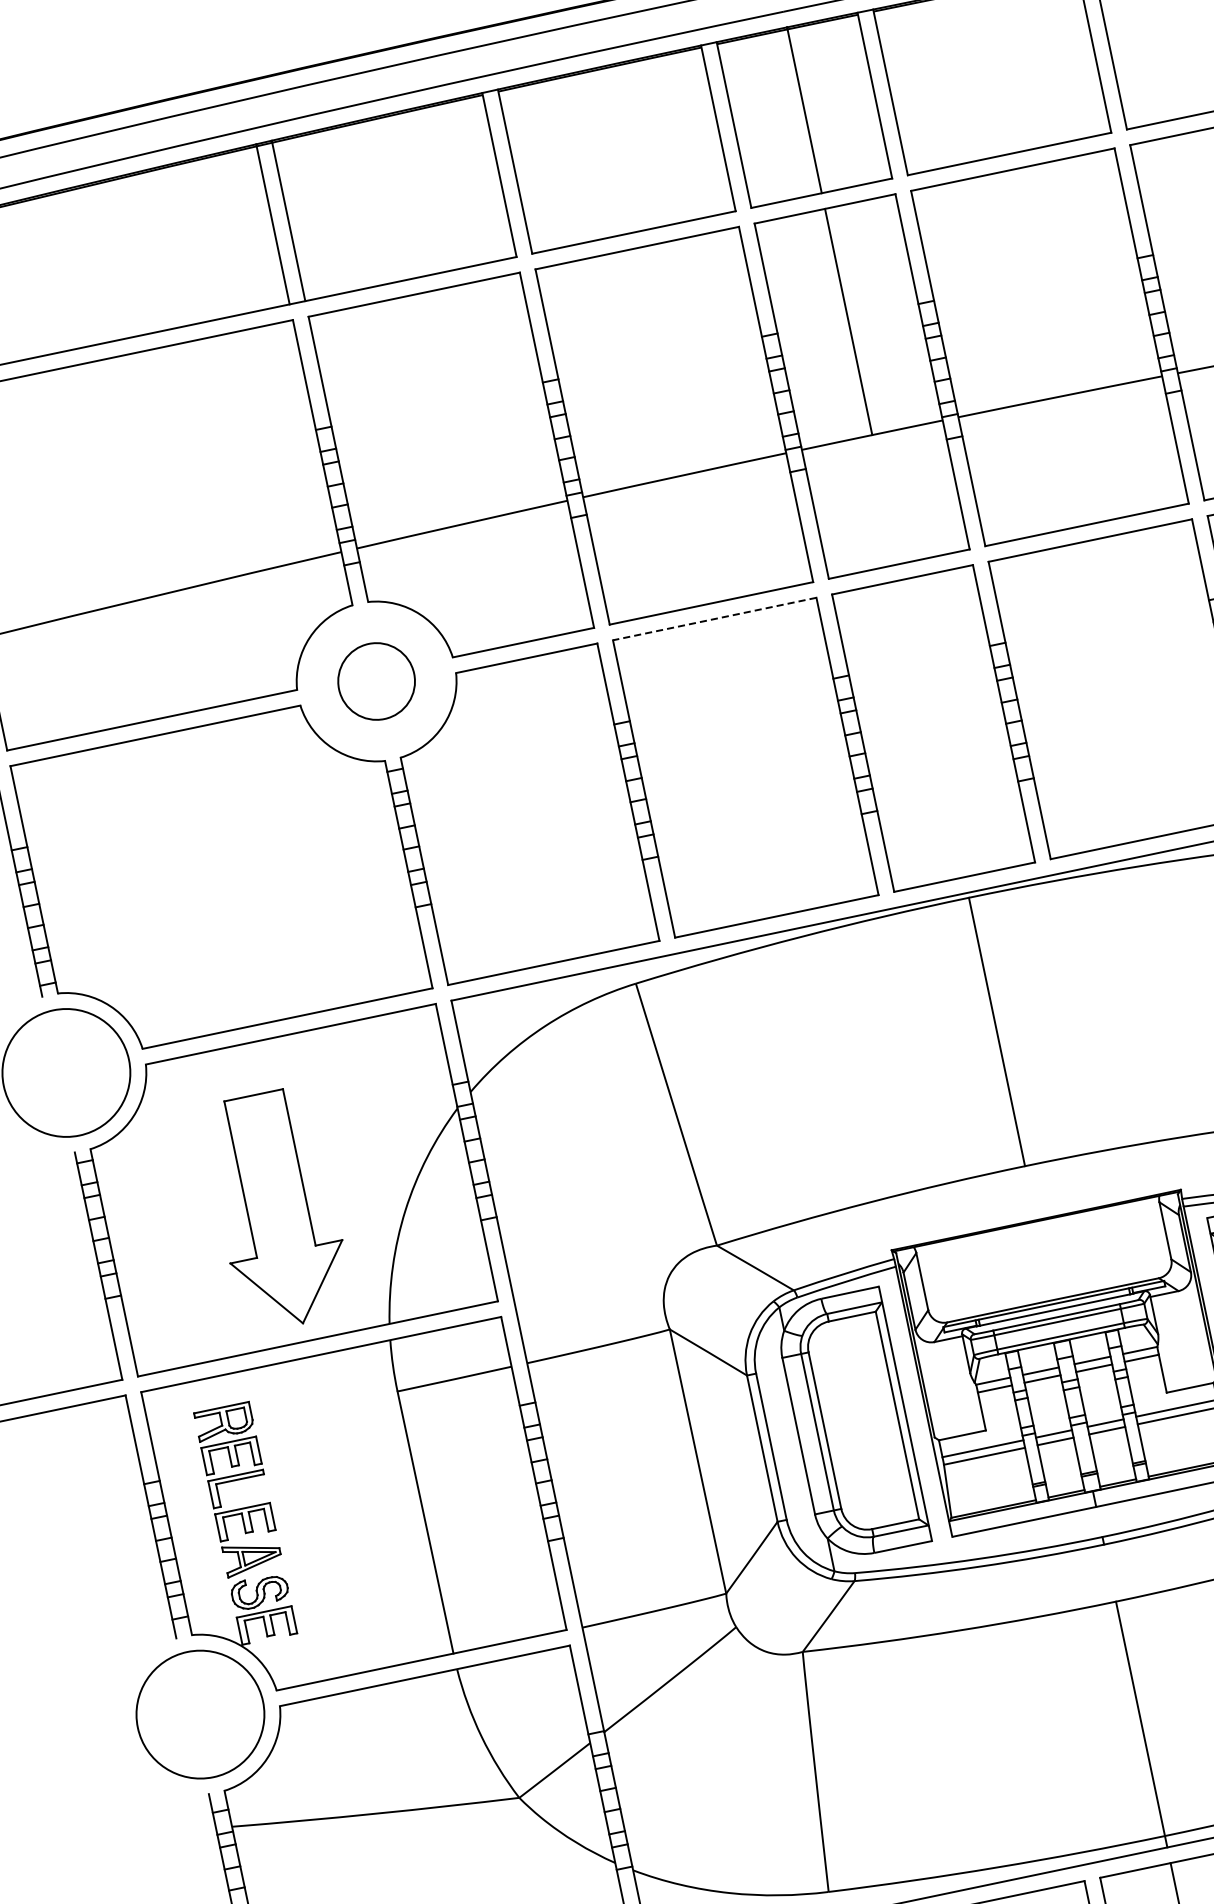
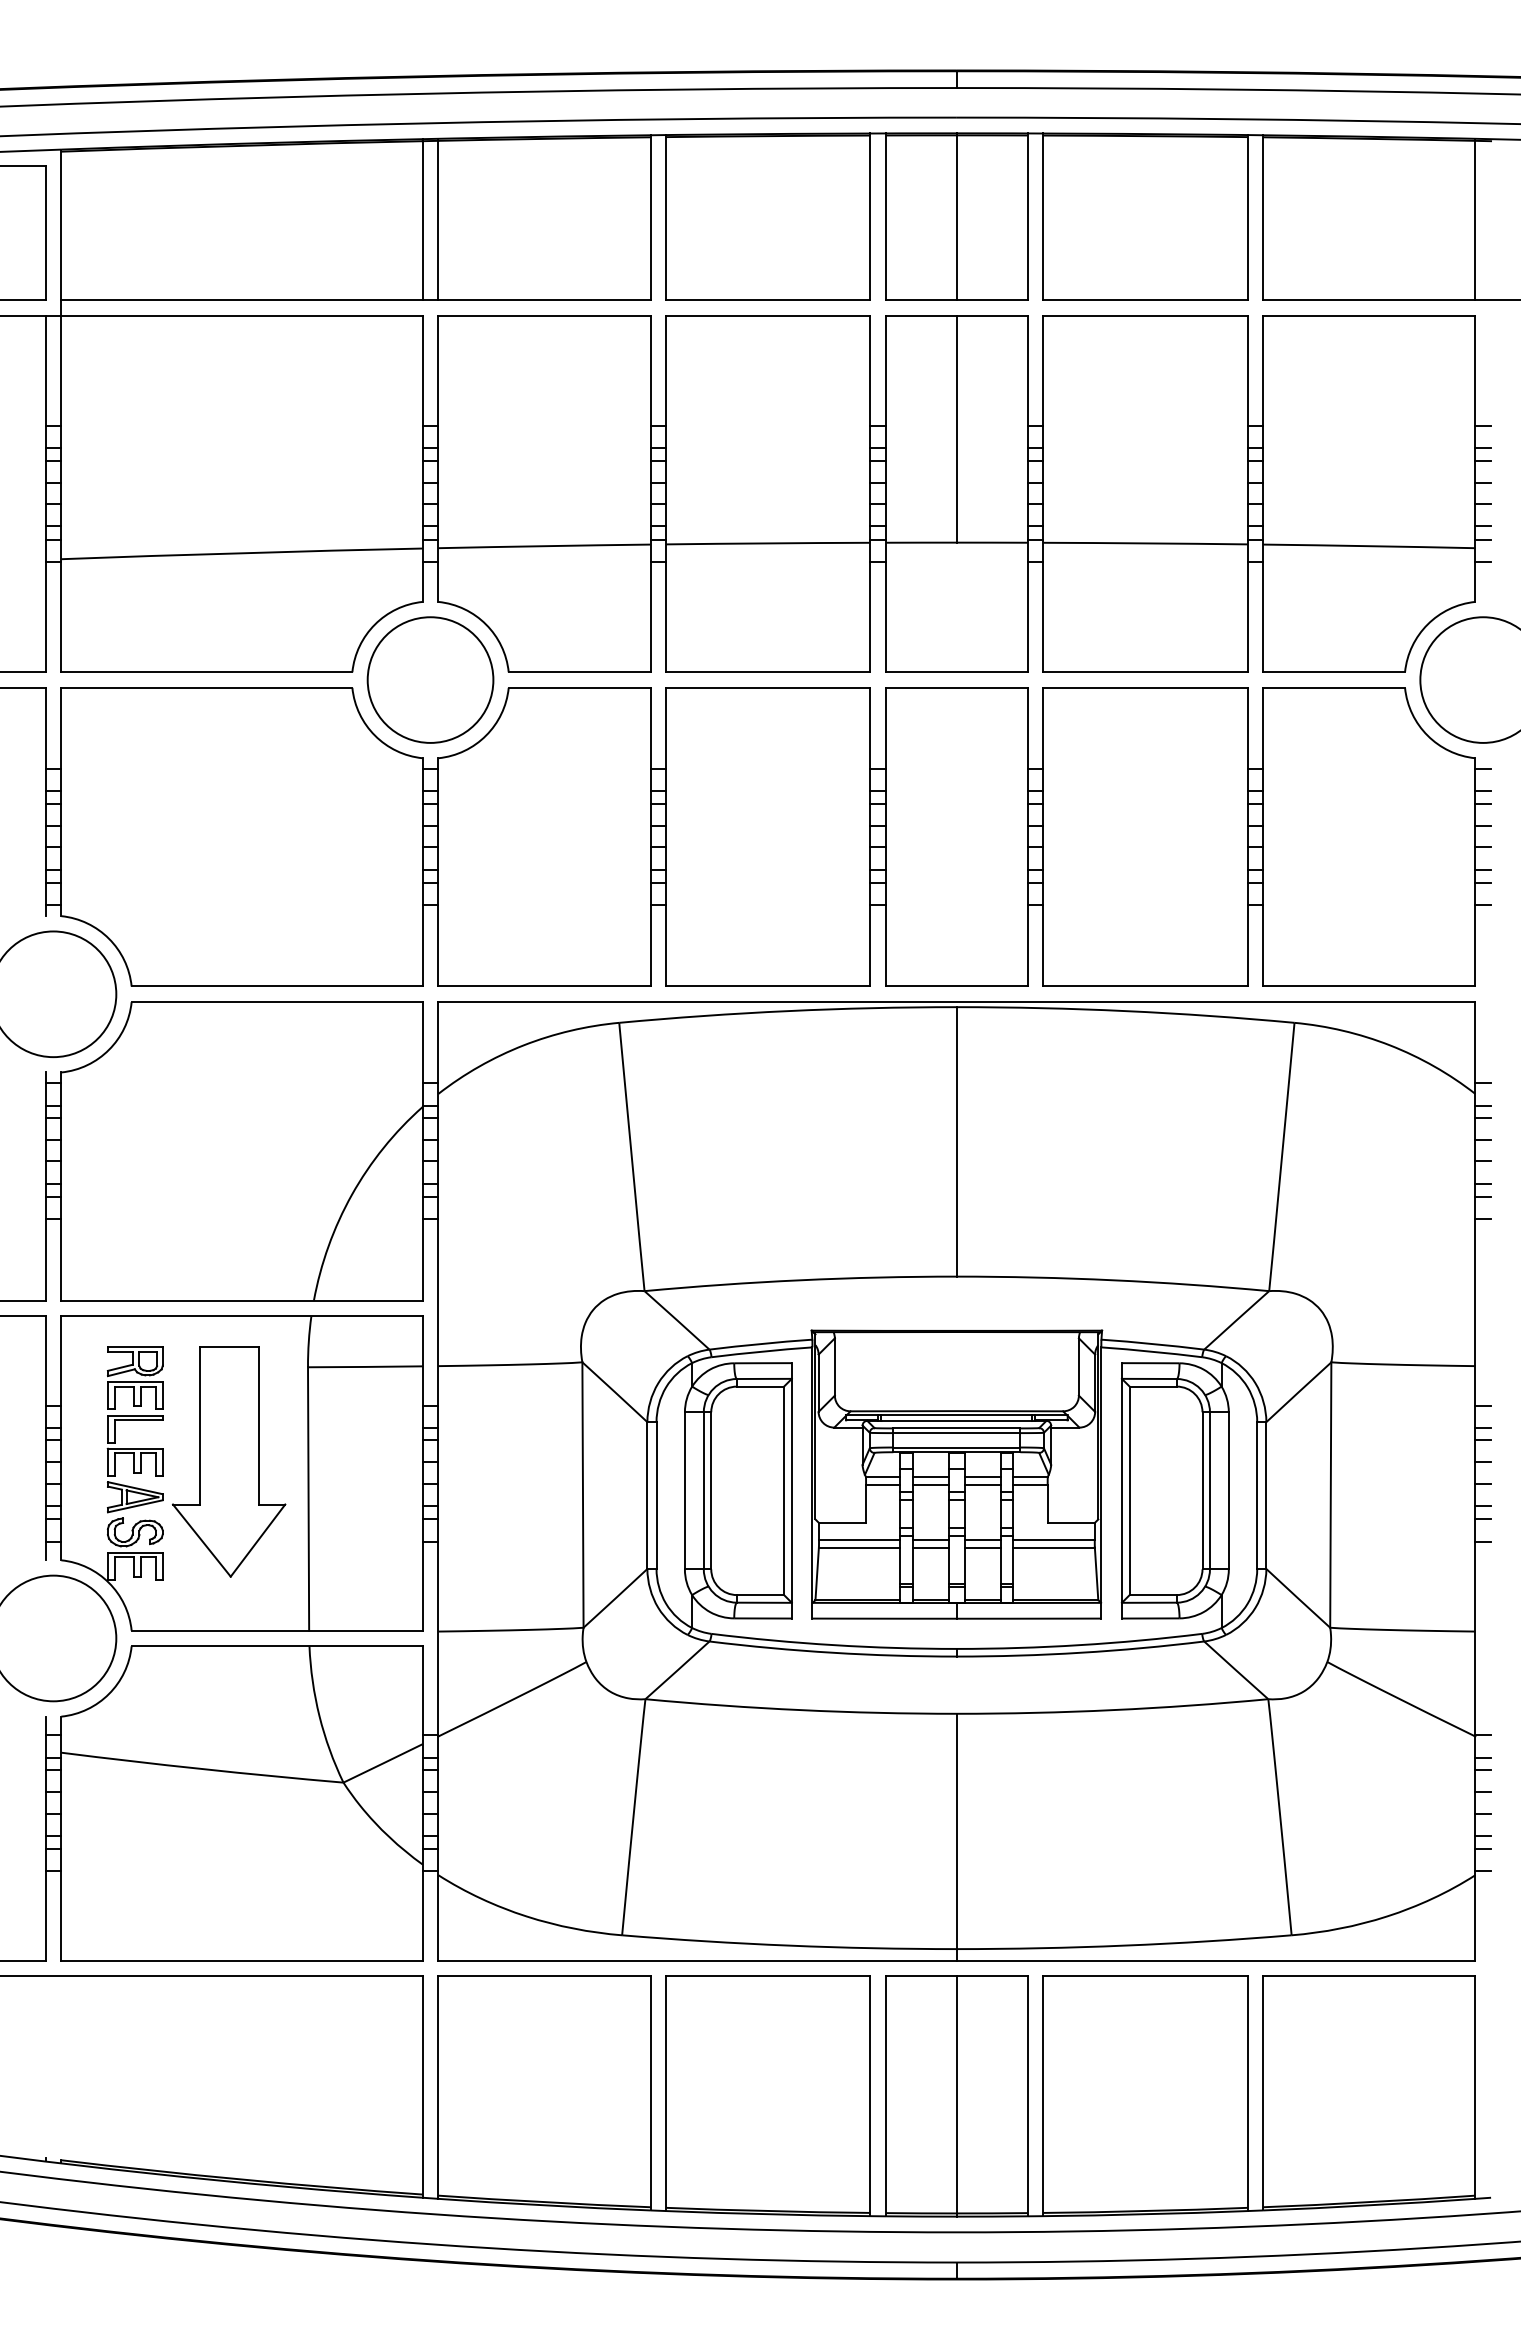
line: (713, 618) -> (767, 687), dashed -> solid
circle: (376, 680) -> (430, 679), size x1.67
part: (276, 1209) -> (228, 1461), moved

